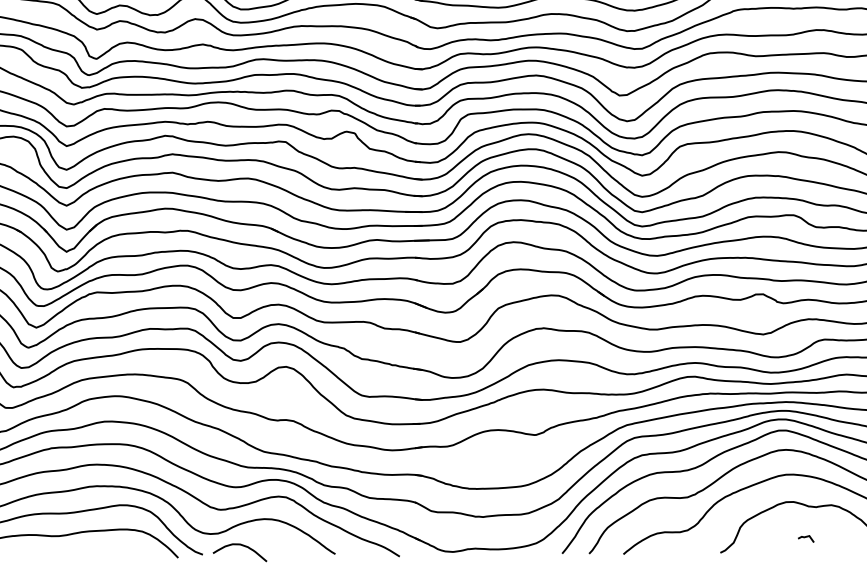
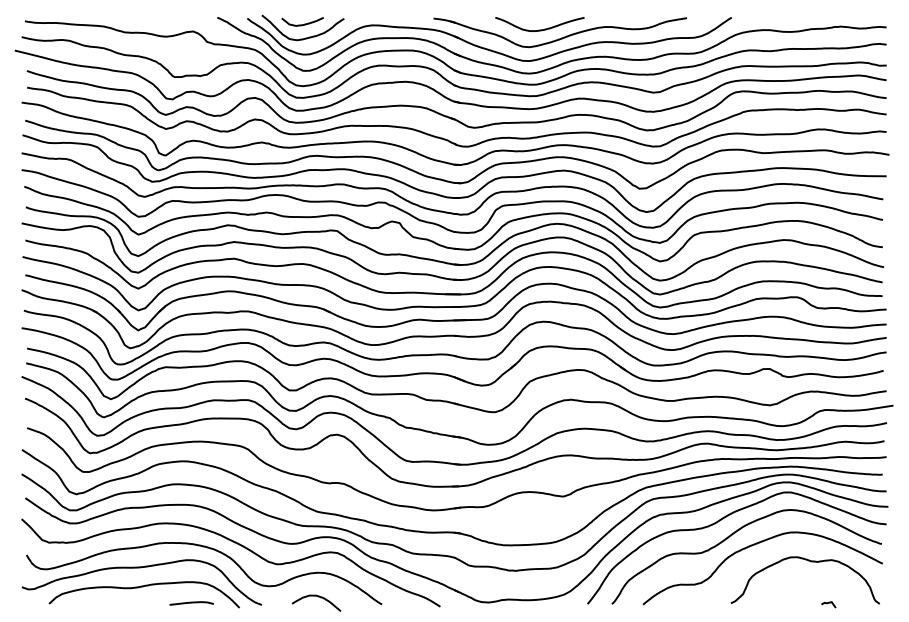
line: (805, 537) -> (828, 603), moved
curve: (242, 546) -> (318, 597), moved
curve: (125, 553) -> (191, 603), added

